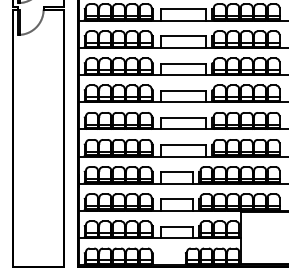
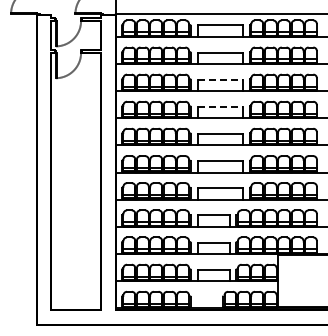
line: (184, 36) -> (221, 79), solid -> dashed
line: (184, 63) -> (221, 106), solid -> dashed

